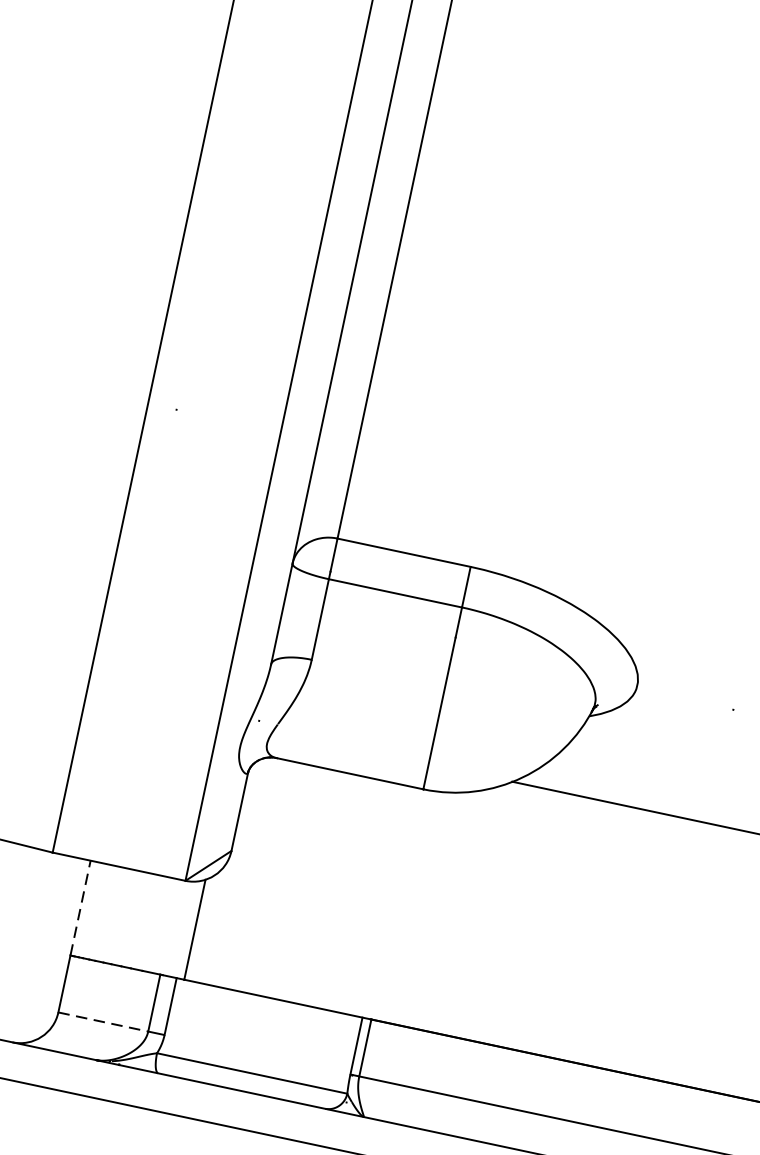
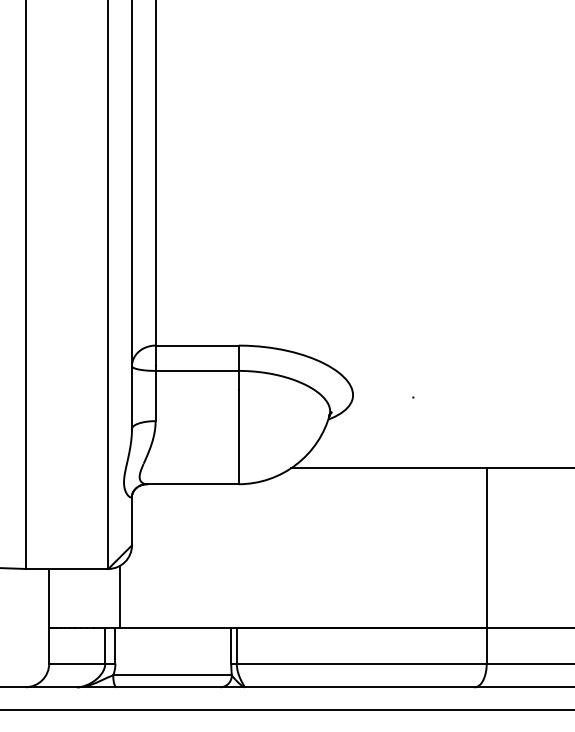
line: (80, 908) -> (49, 598), dashed -> solid
line: (103, 1021) -> (77, 663), dashed -> solid

